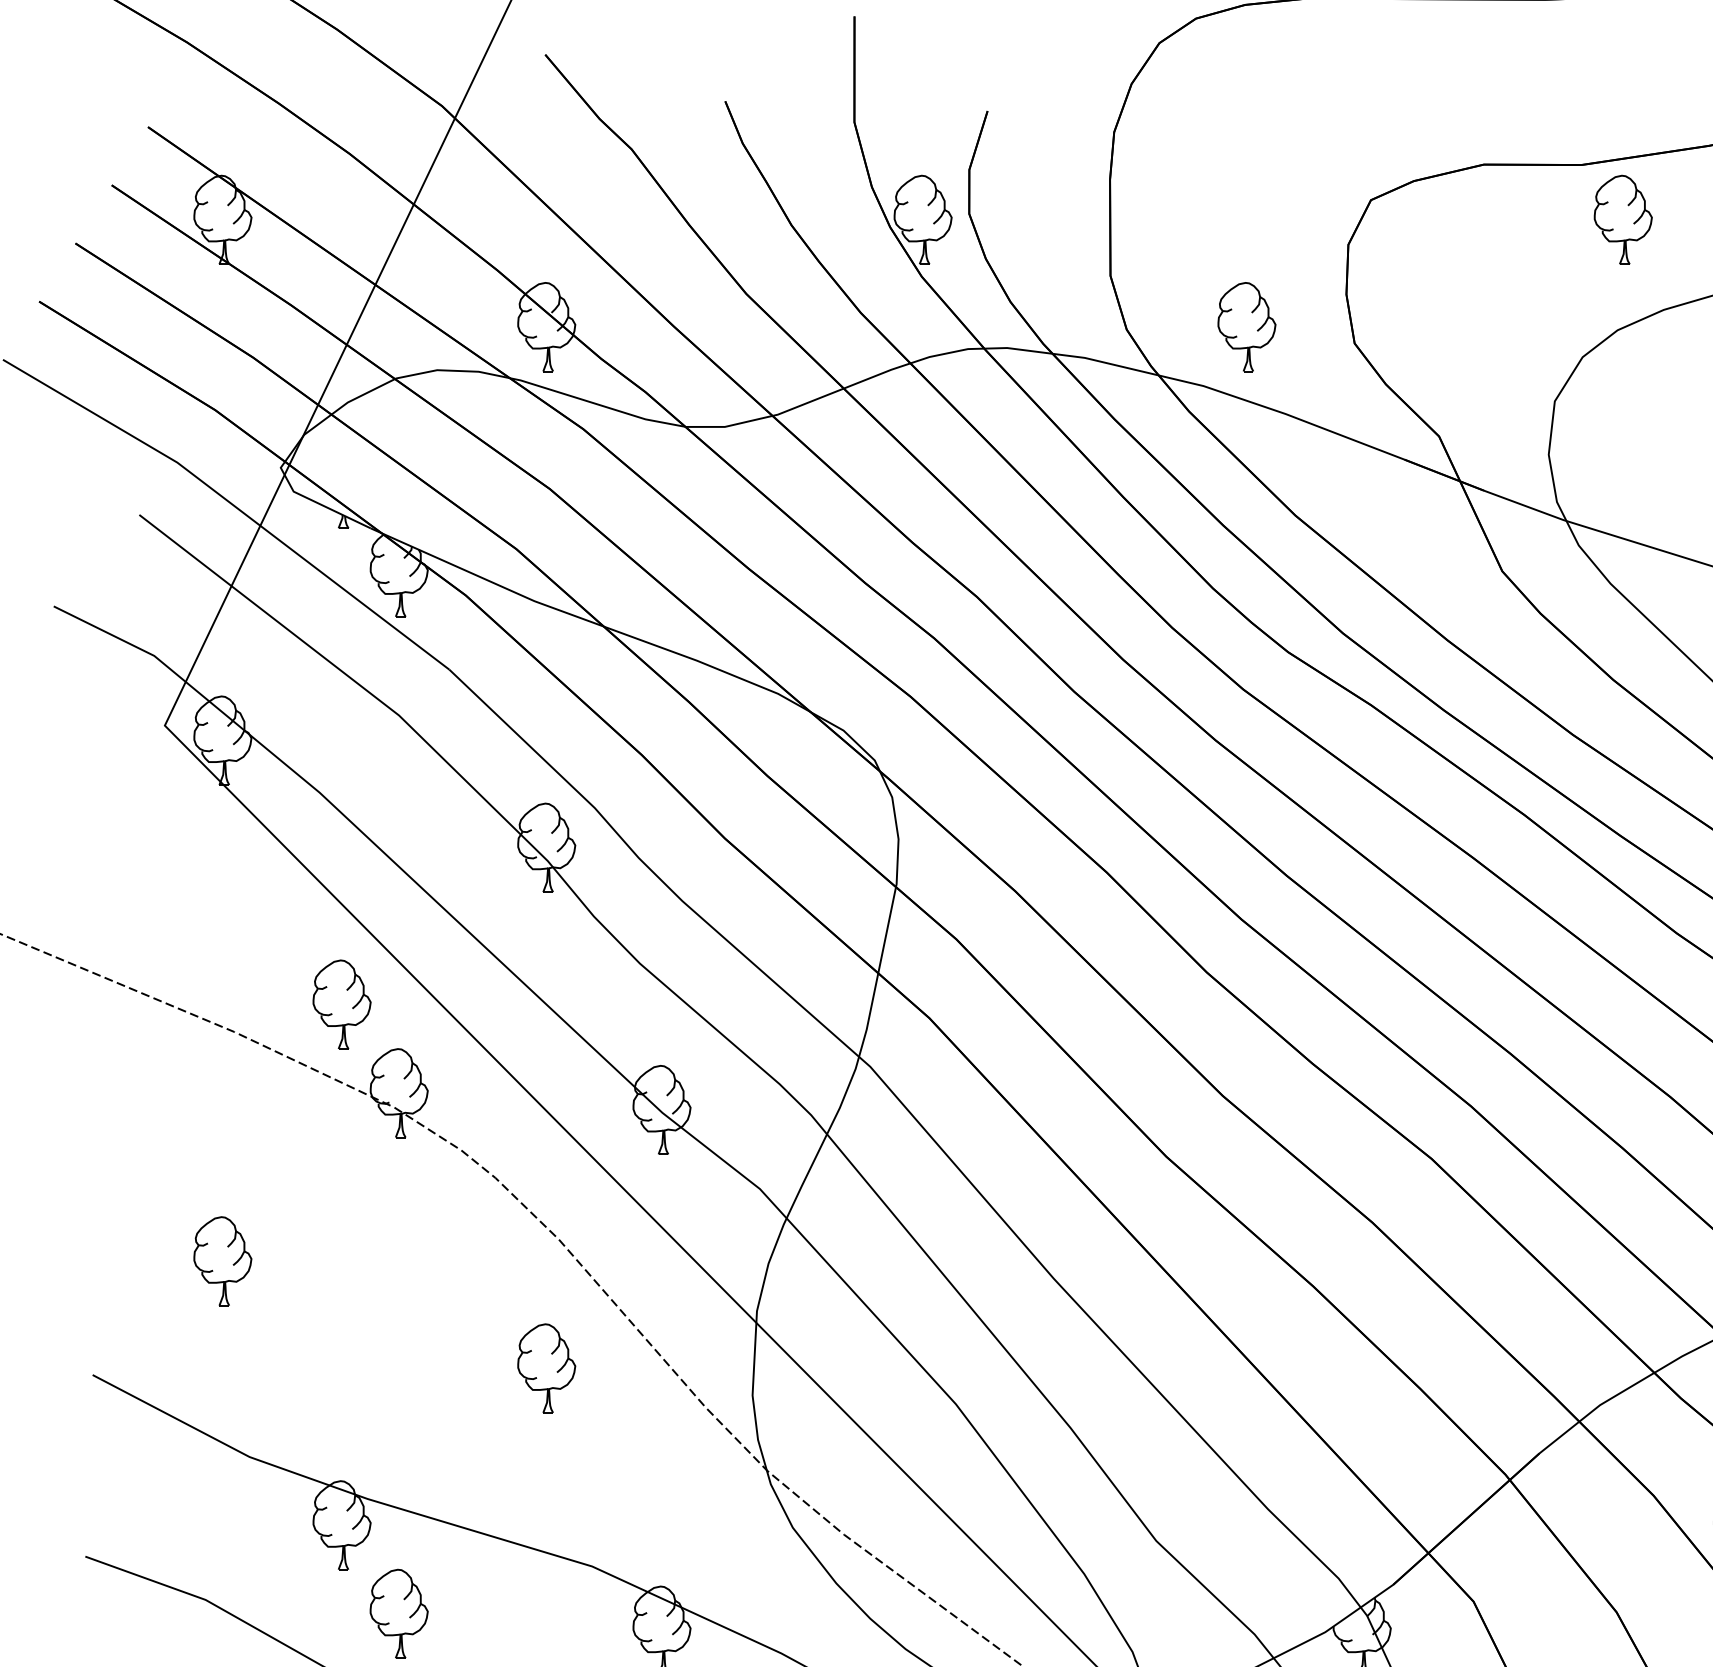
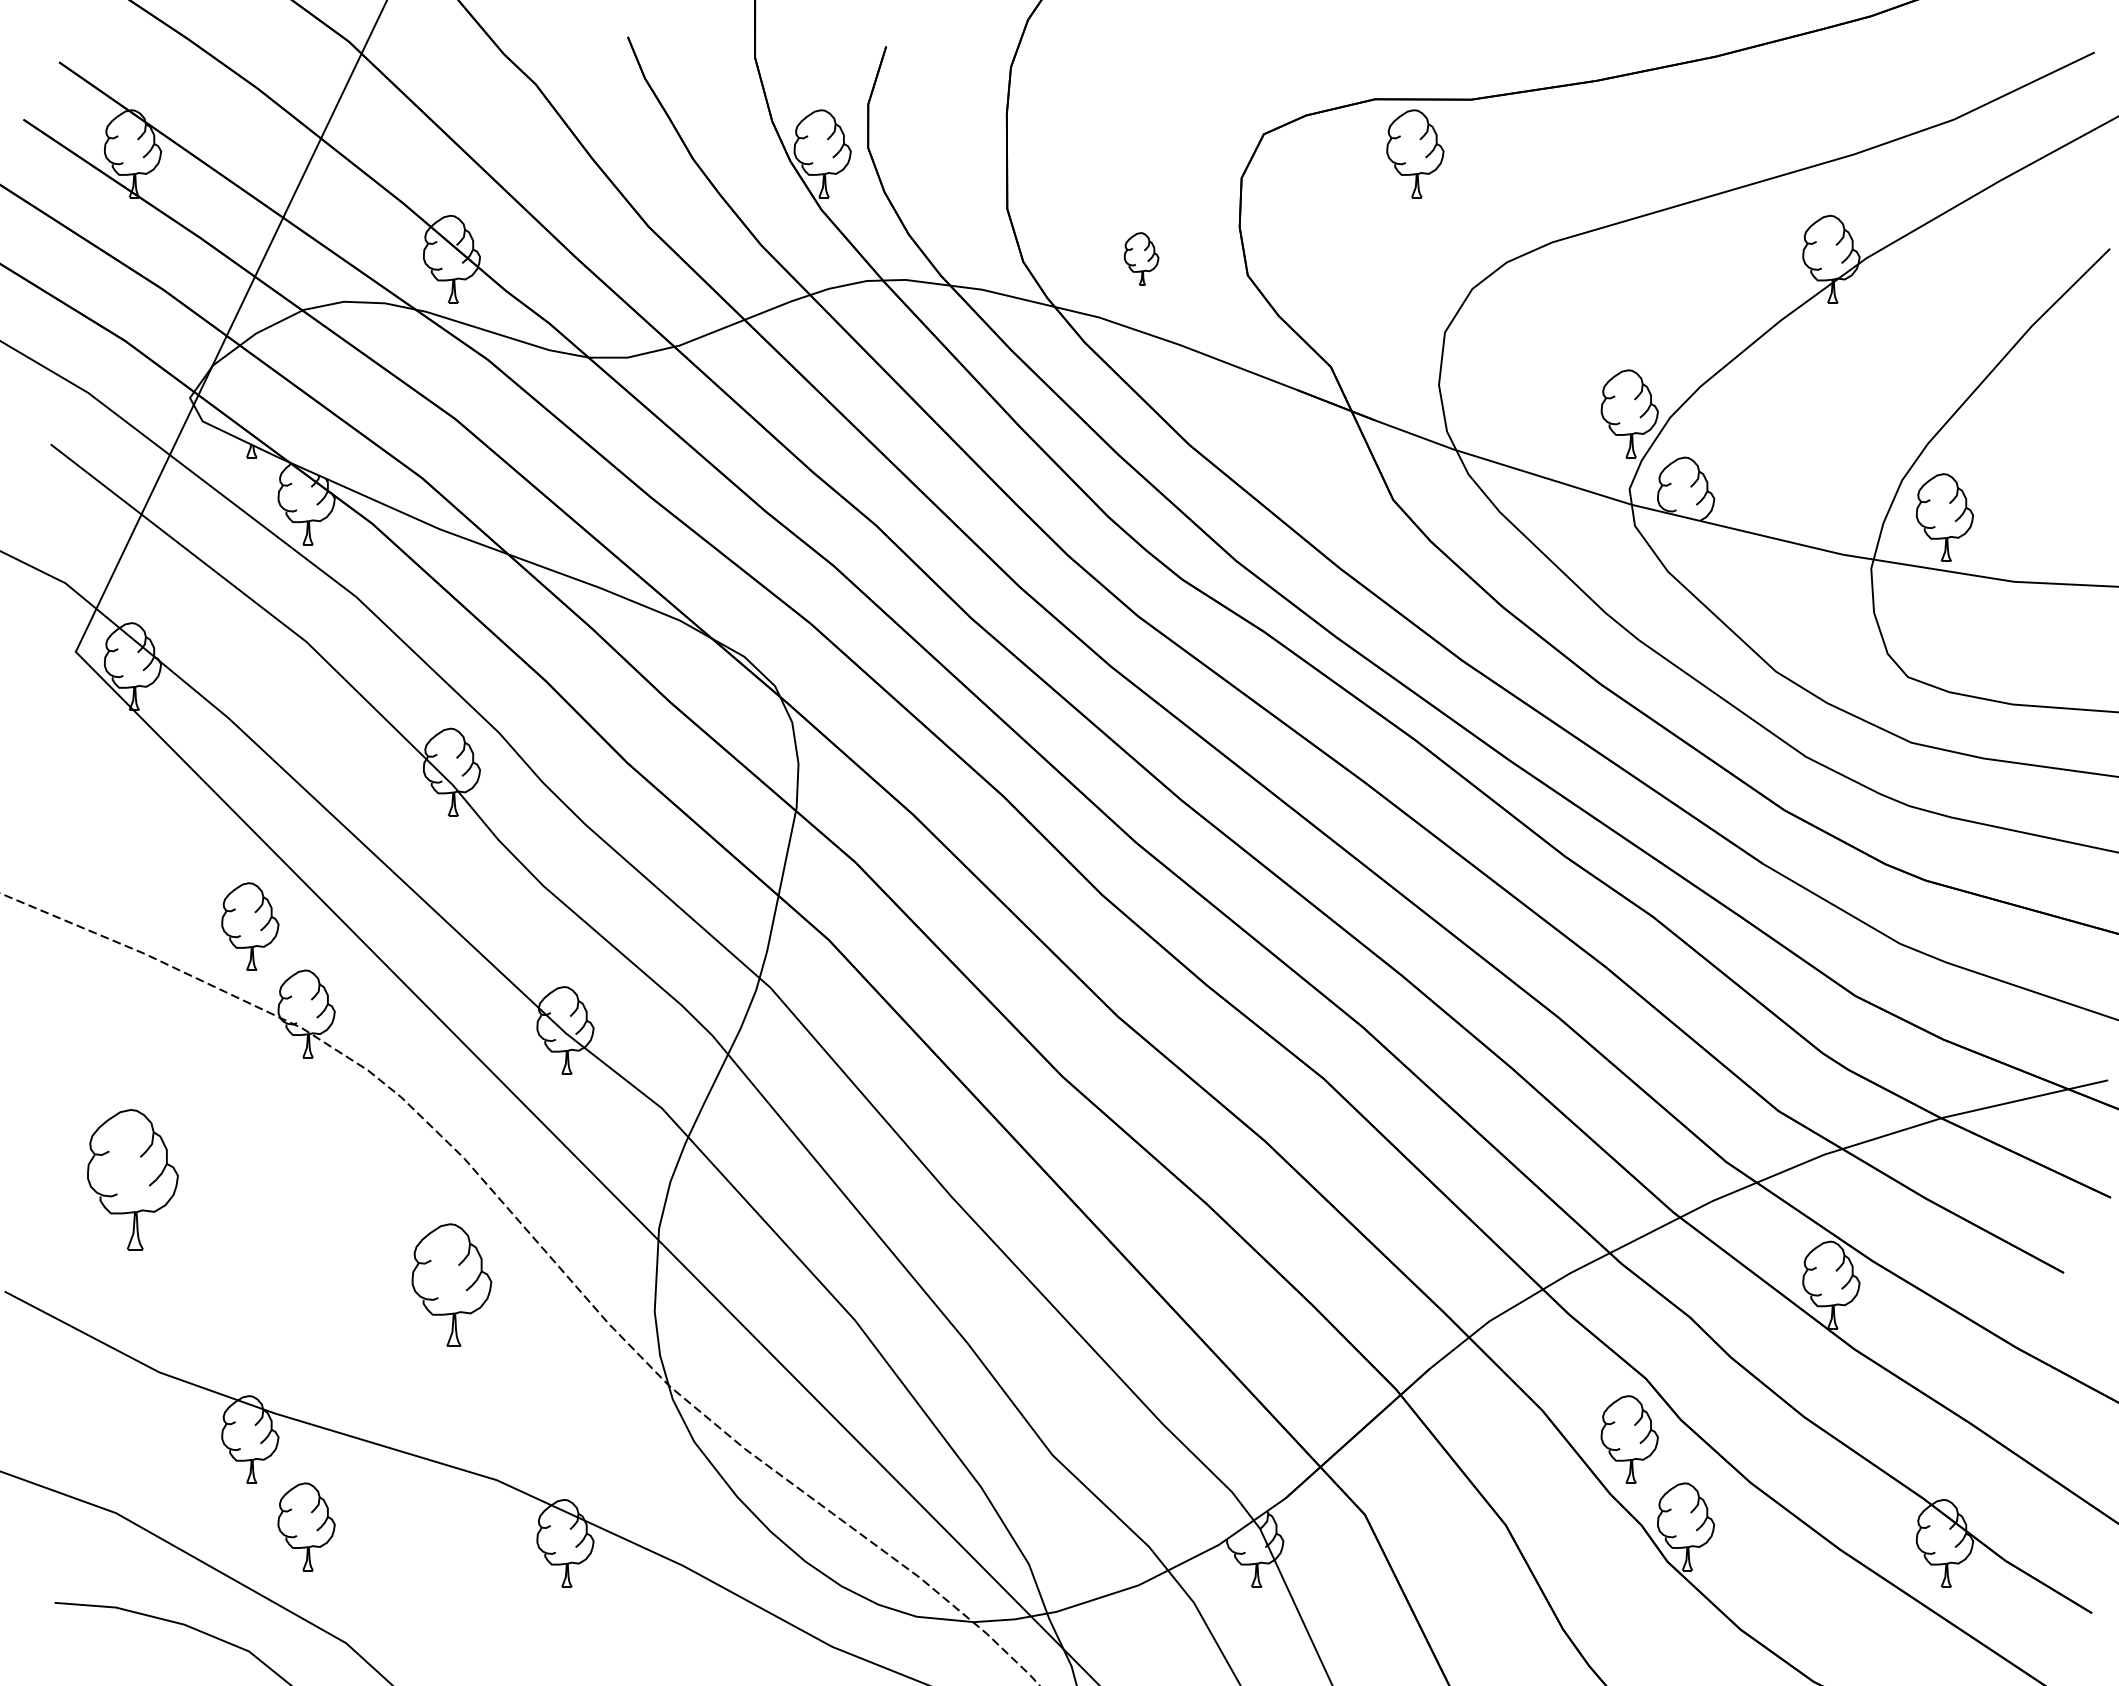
part: (1623, 219) -> (1415, 153), moved
part: (1246, 326) -> (1141, 258), size x0.6
part: (222, 1261) -> (132, 1179), size x1.6
part: (546, 1367) -> (451, 1284), size x1.4

